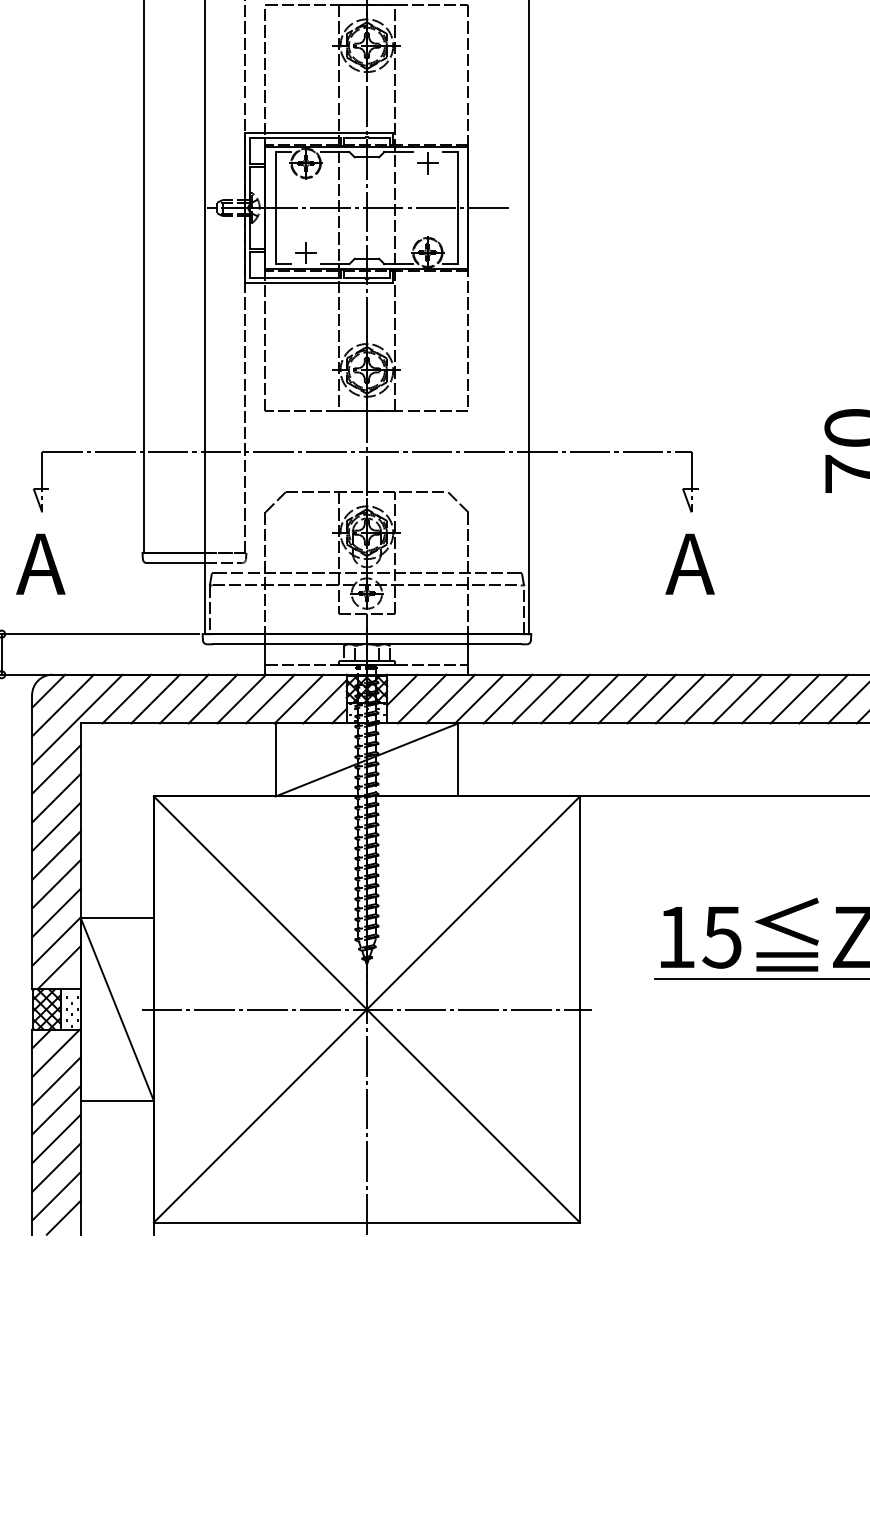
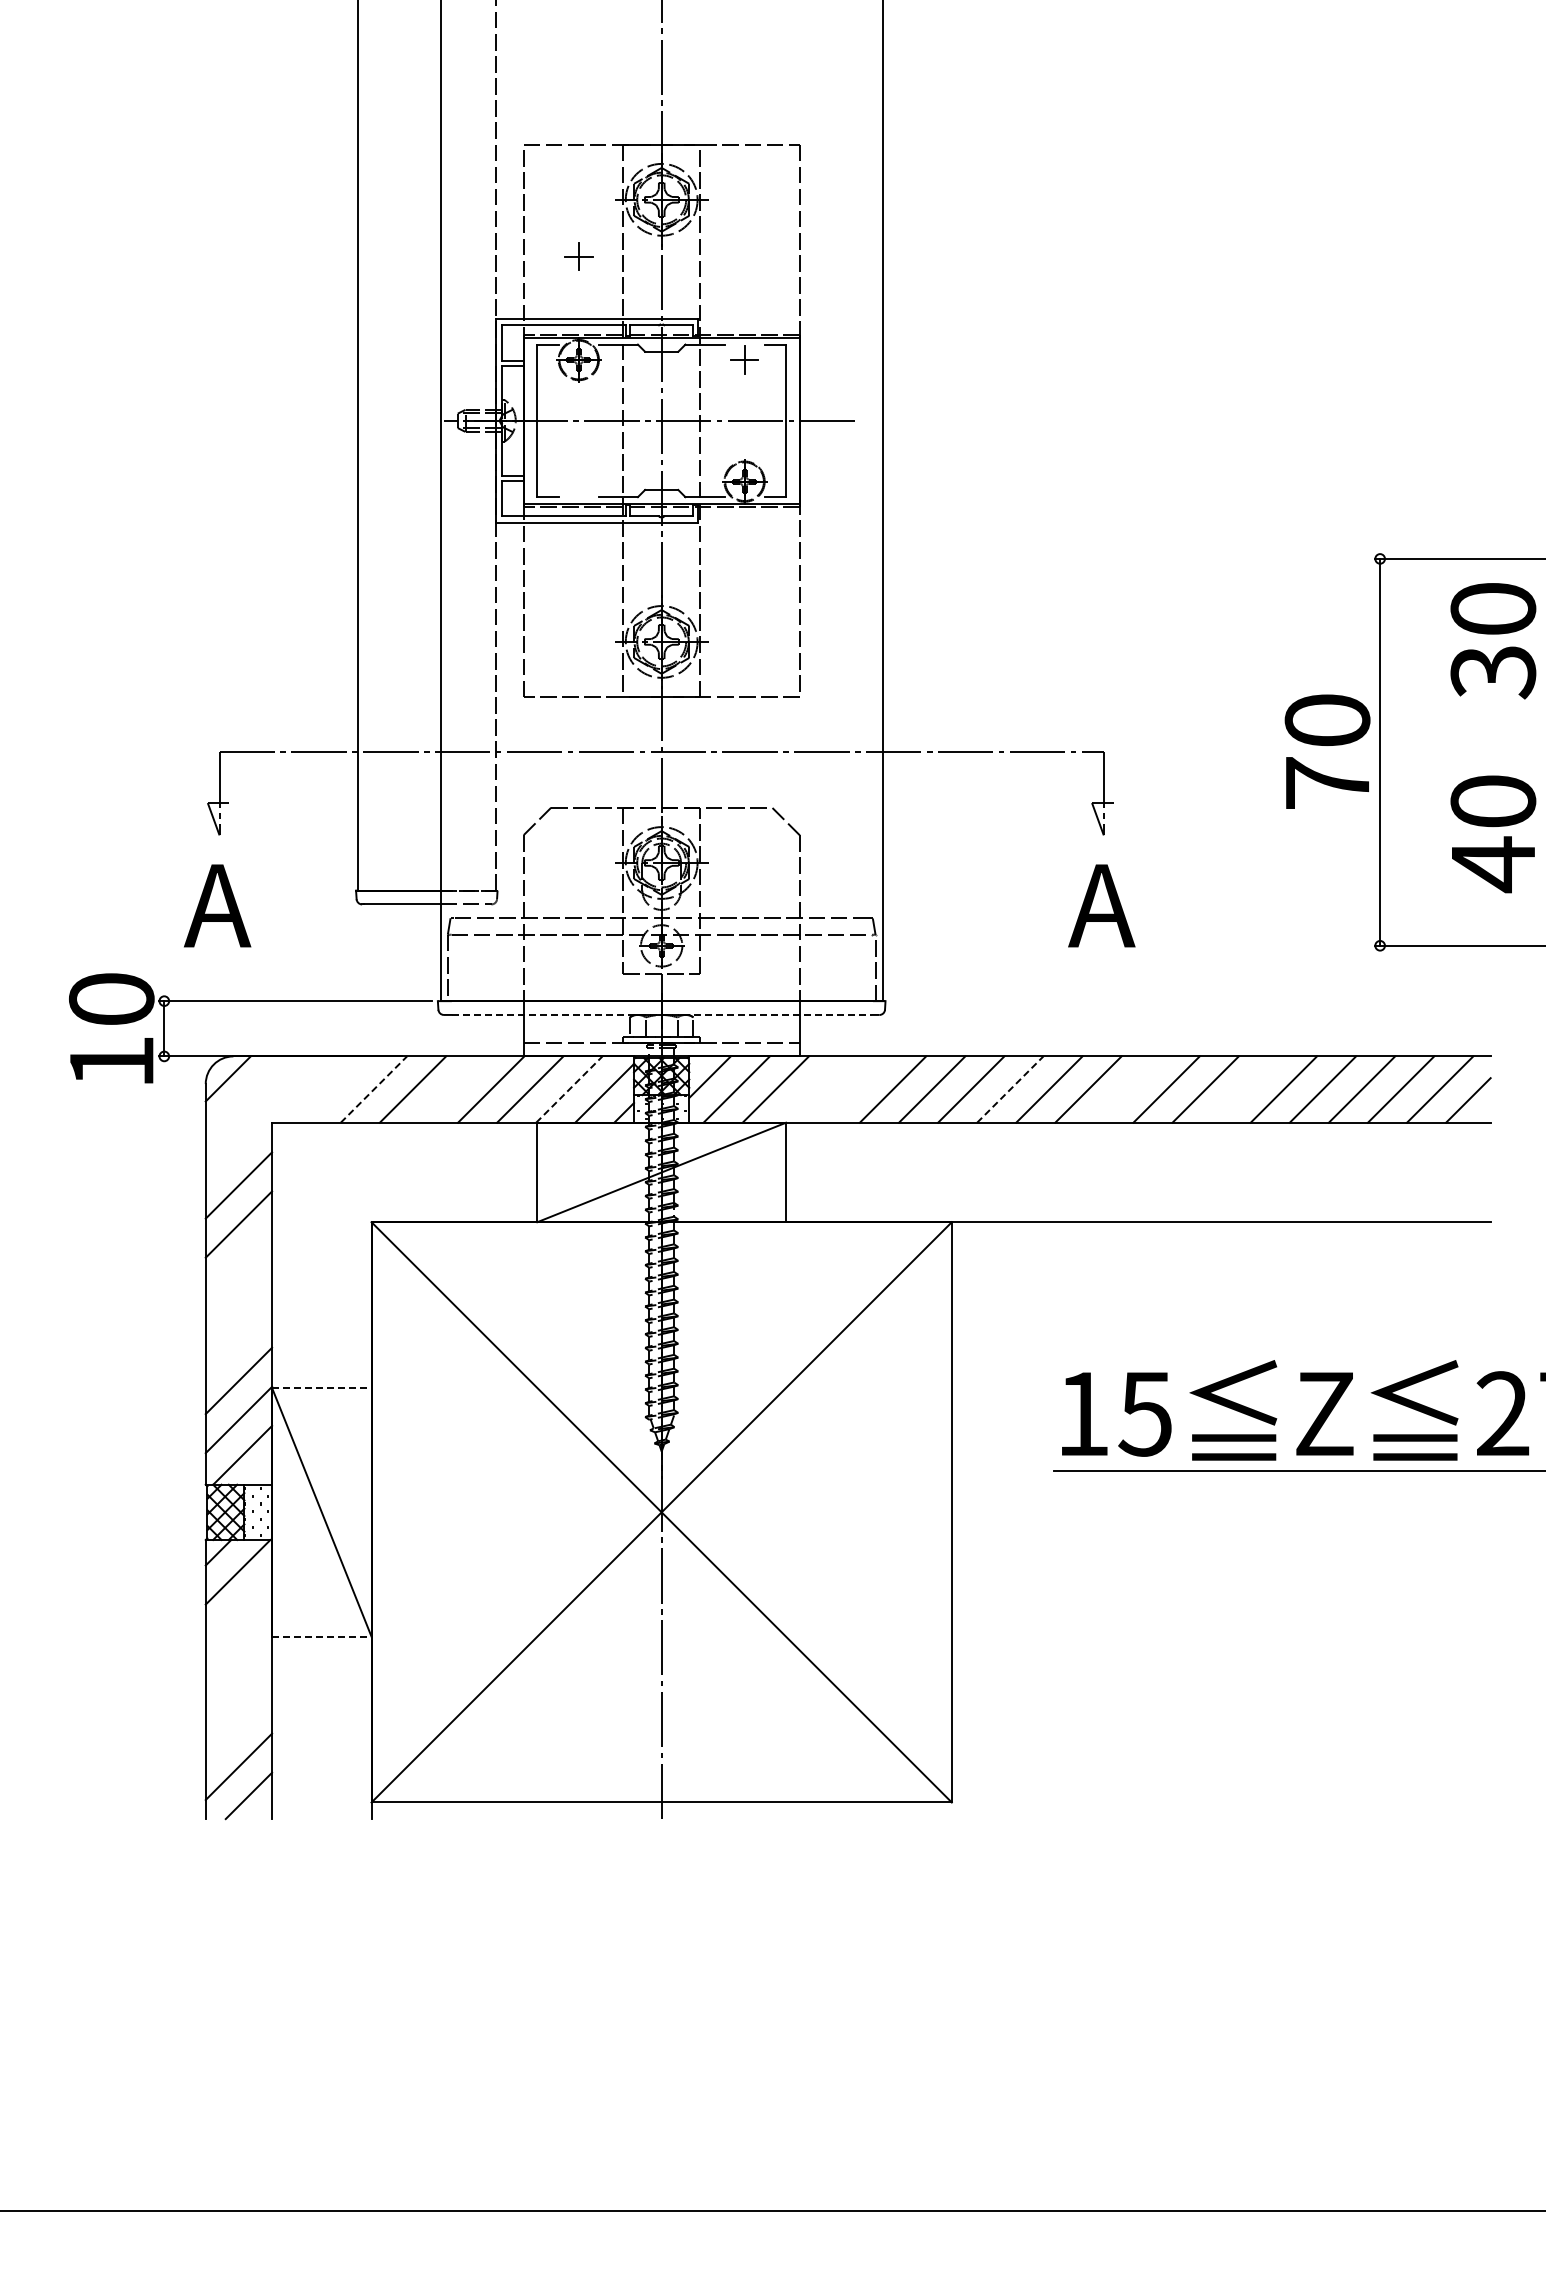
part: (305, 252) -> (578, 256), moved
line: (367, 643) -> (662, 1014), solid -> dashed
line: (126, 699) -> (334, 1089), removed
line: (155, 699) -> (373, 1089), solid -> dashed
line: (212, 699) -> (451, 1089), removed
line: (299, 699) -> (569, 1089), solid -> dashed
line: (479, 699) -> (814, 1089), removed
line: (507, 699) -> (853, 1089), removed
line: (623, 699) -> (1010, 1089), solid -> dashed
line: (708, 699) -> (1127, 1089), removed
line: (794, 699) -> (1244, 1089), removed
line: (62, 705) -> (247, 1098), removed
line: (76, 719) -> (266, 1117), removed
line: (56, 826) -> (238, 1263), removed
line: (56, 855) -> (238, 1302), removed
line: (56, 884) -> (238, 1341), removed
line: (117, 918) -> (321, 1388), solid -> dashed
line: (366, 1009) -> (661, 1512), removed
line: (56, 1081) -> (238, 1610), removed
line: (117, 1100) -> (321, 1636), solid -> dashed
line: (56, 1110) -> (238, 1649), removed
line: (56, 1138) -> (238, 1688), removed
line: (56, 1167) -> (238, 1727), removed

